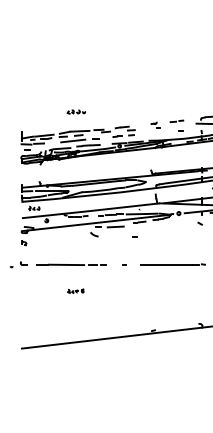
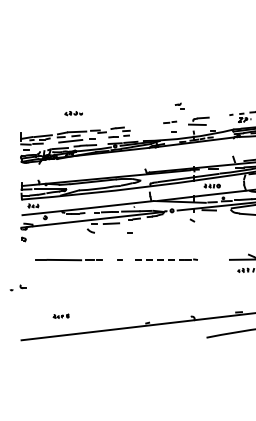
part: (155, 124) -> (179, 105), moved
part: (17, 264) -> (17, 287), moved
line: (166, 264) -> (160, 259), solid -> dashed
part: (75, 290) -> (60, 315), moved

